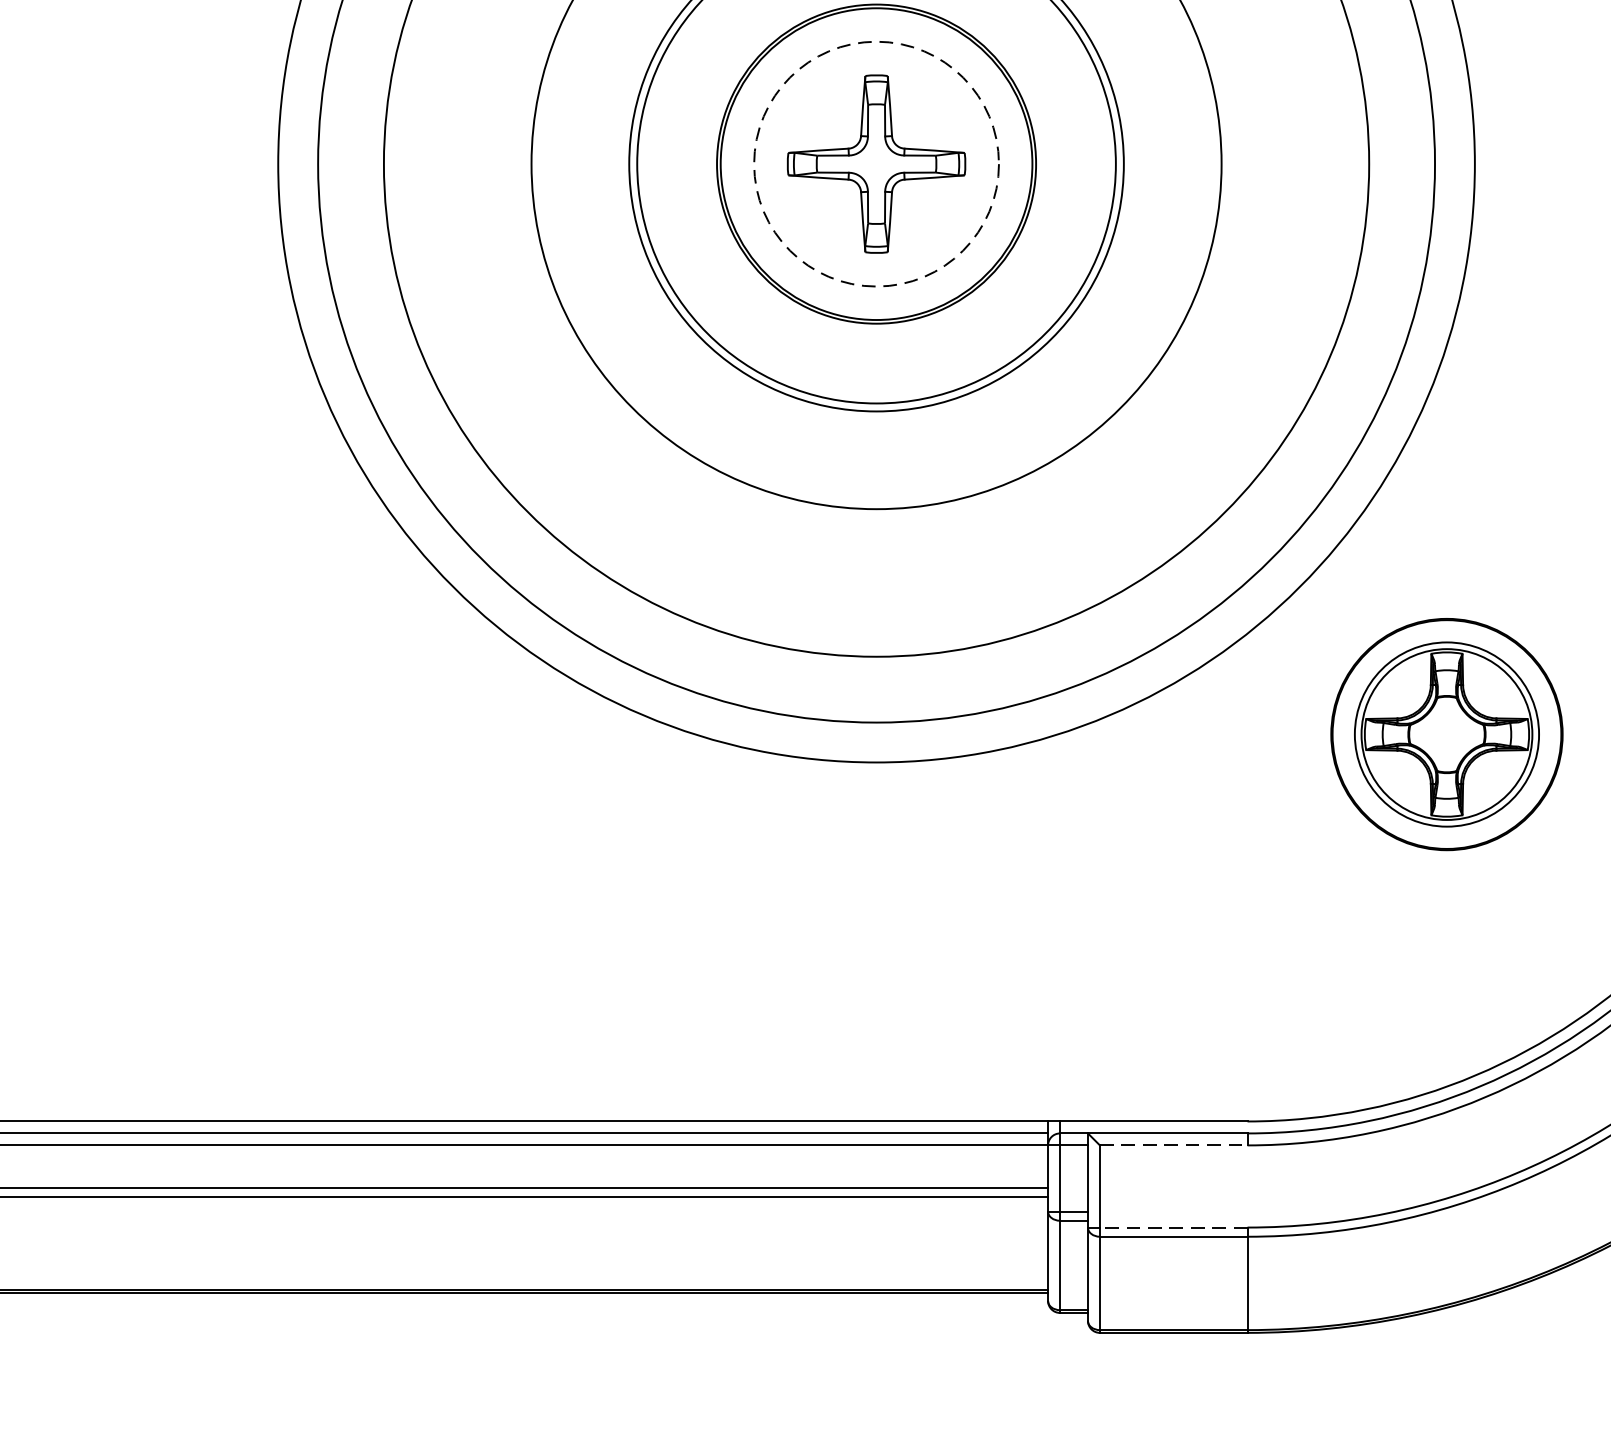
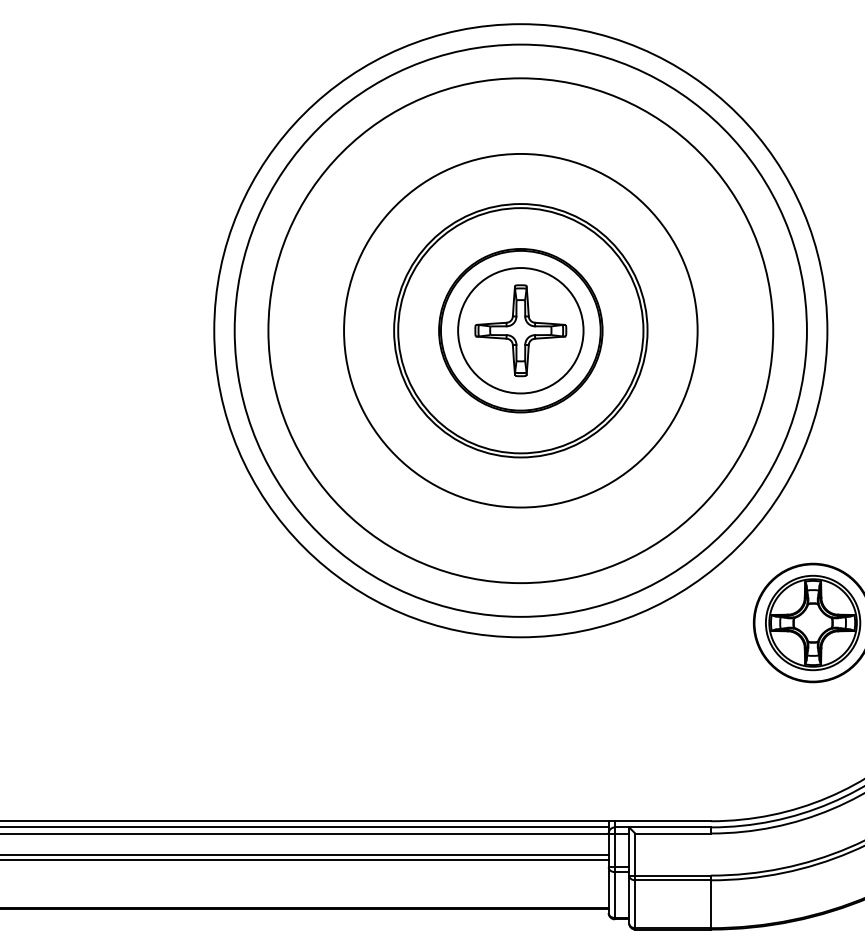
circle: (875, 163) -> (520, 330), dashed -> solid
line: (1174, 1145) -> (673, 833), dashed -> solid
line: (1174, 1227) -> (673, 875), dashed -> solid

